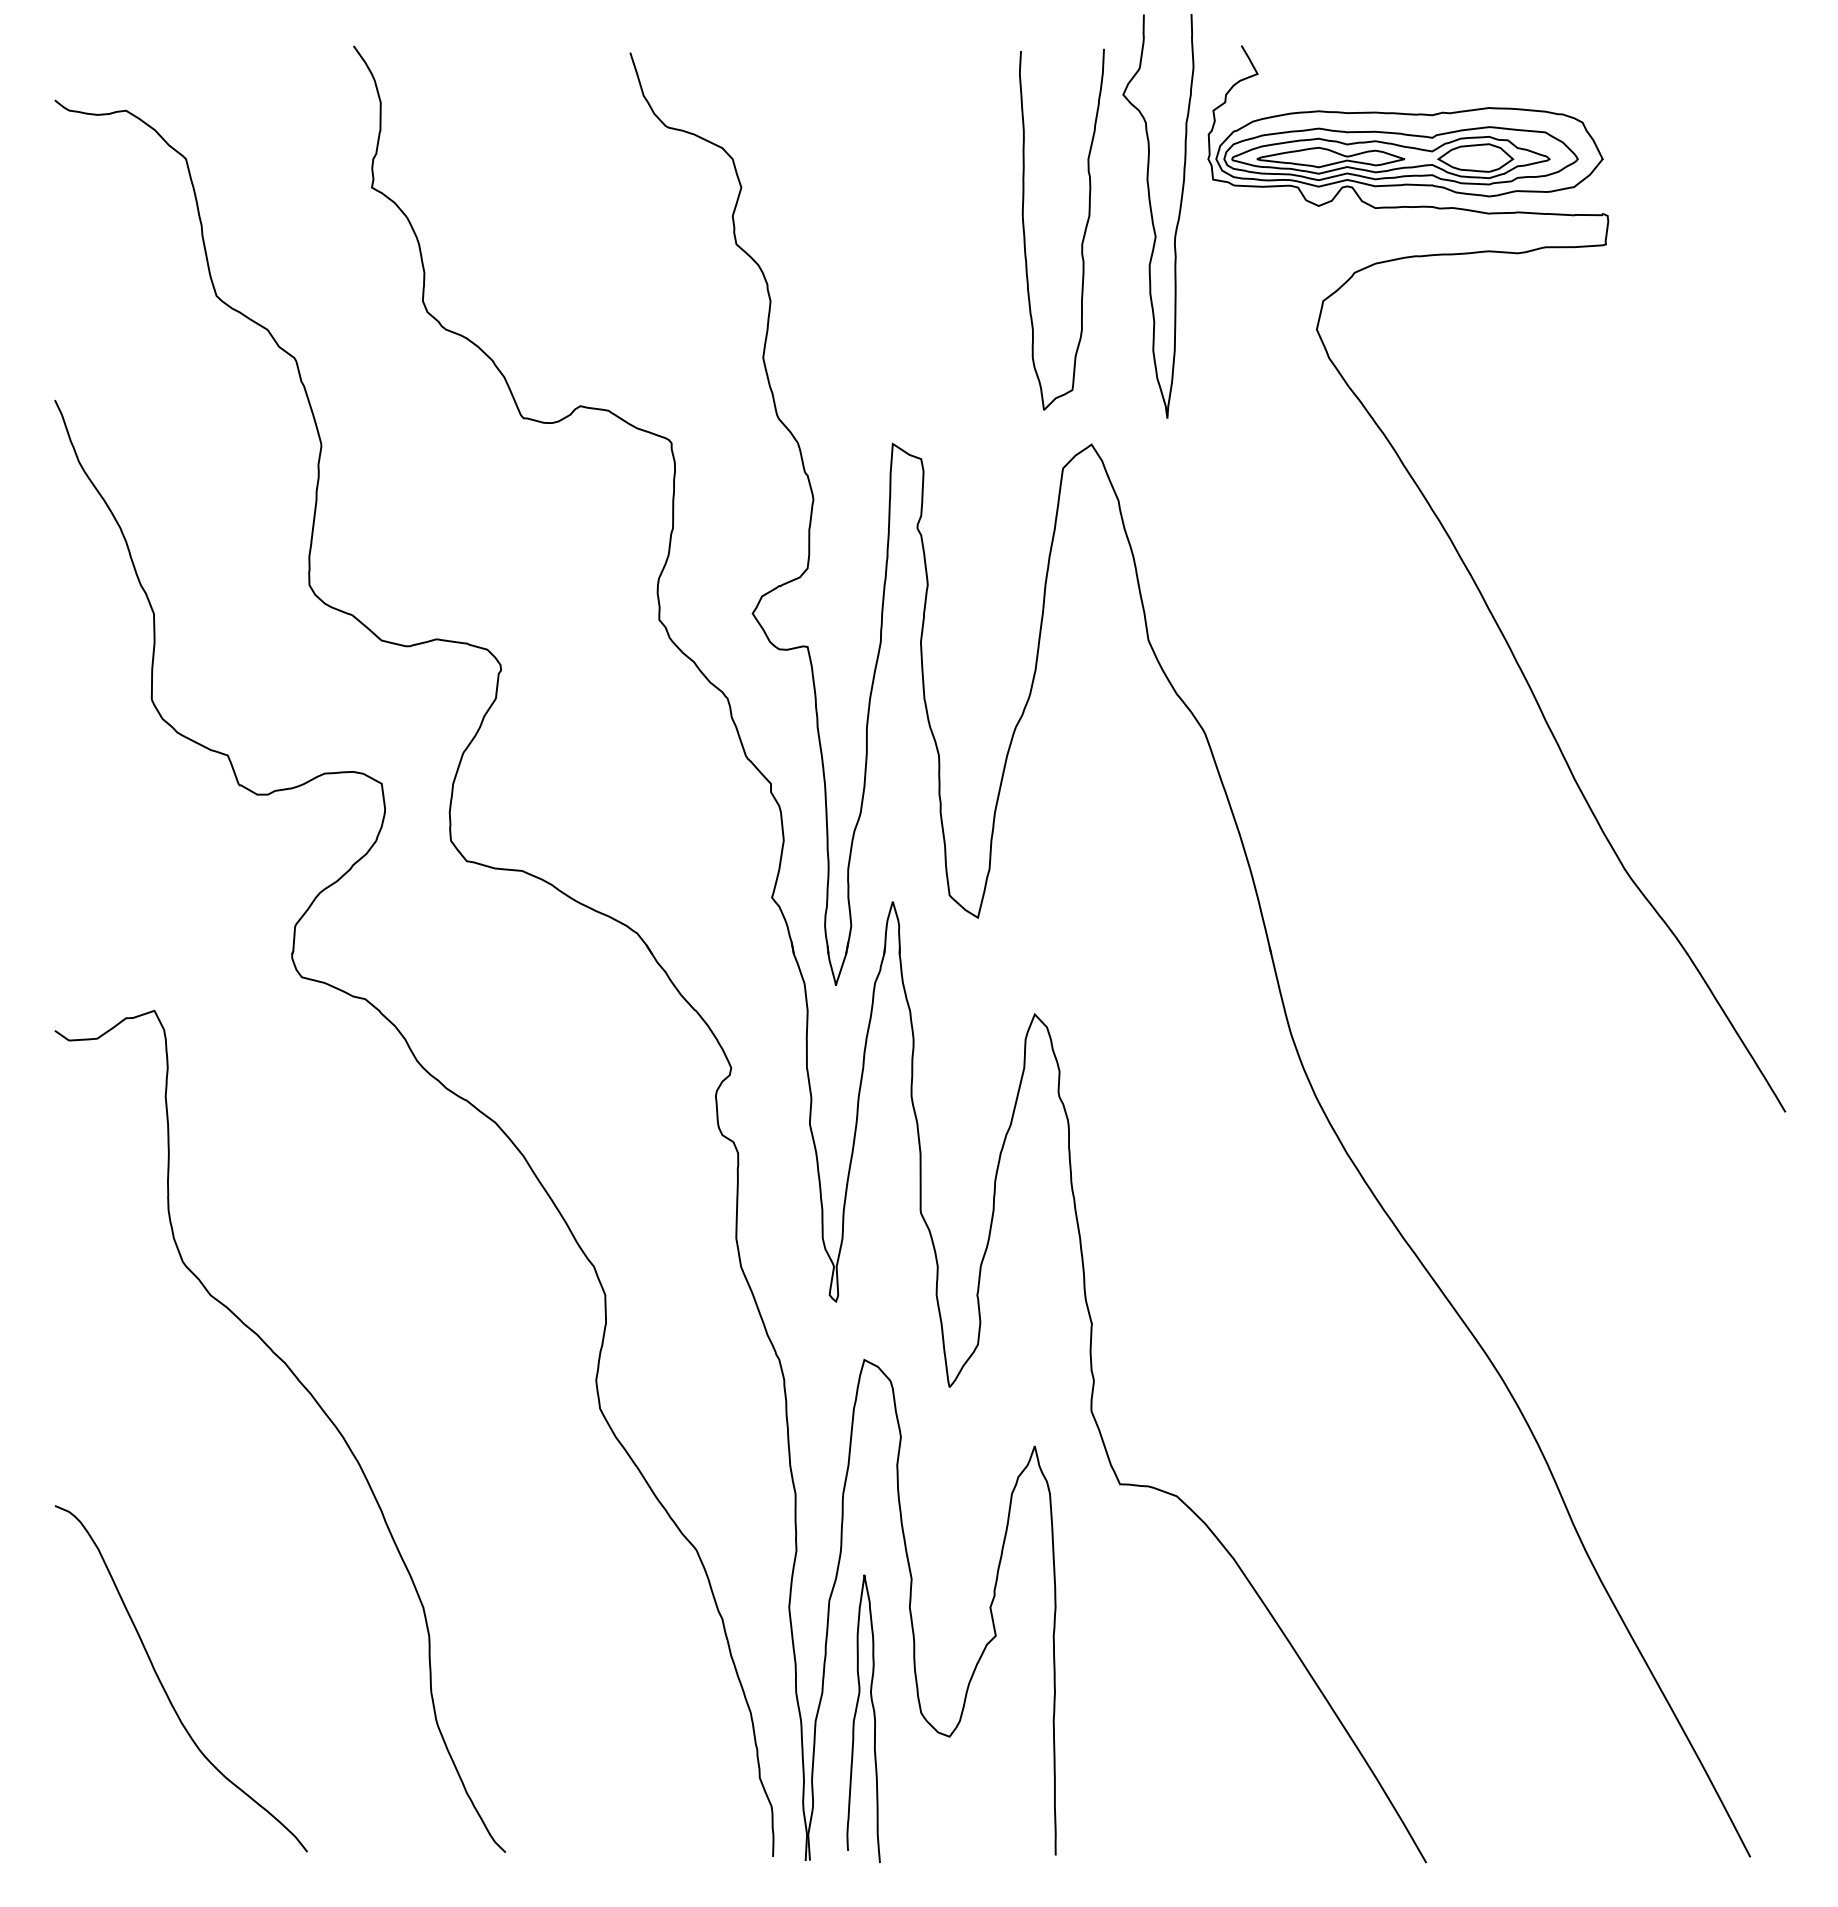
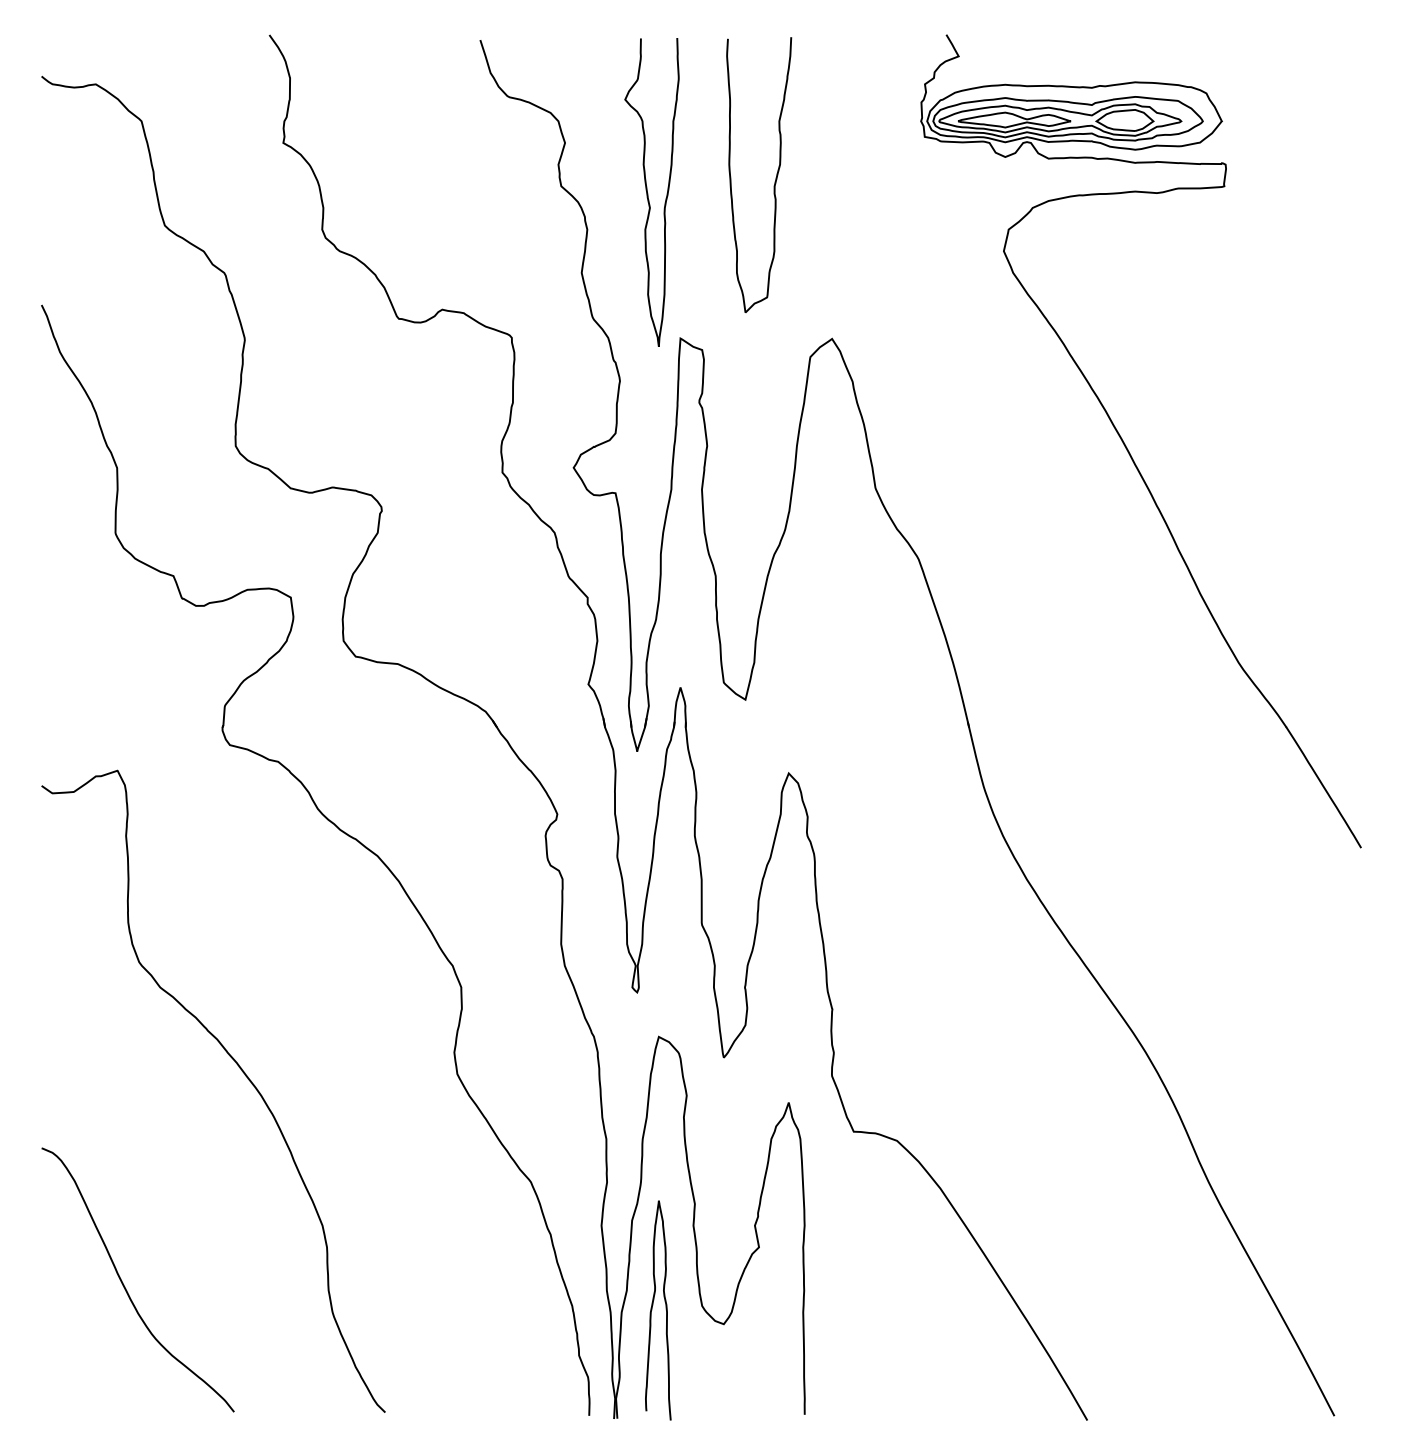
curve: (1153, 218) -> (648, 194), moved
curve: (1083, 234) -> (775, 178), moved

